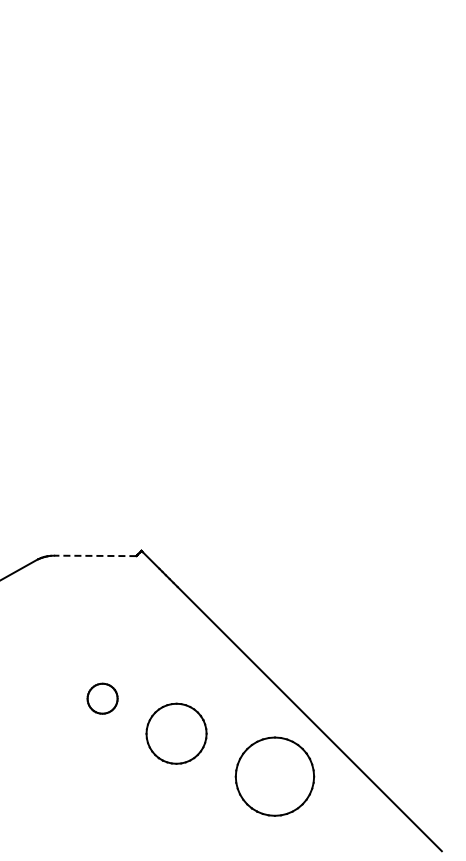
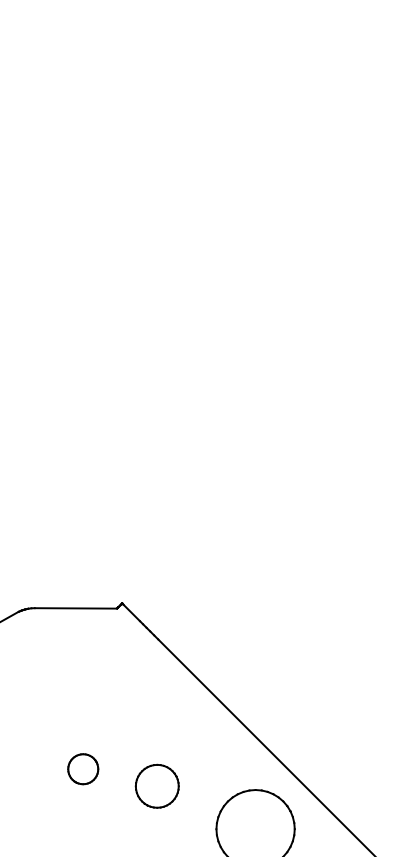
line: (94, 555) -> (75, 607), dashed -> solid
part: (102, 698) -> (83, 768), moved
part: (176, 733) -> (157, 785), size x0.71

